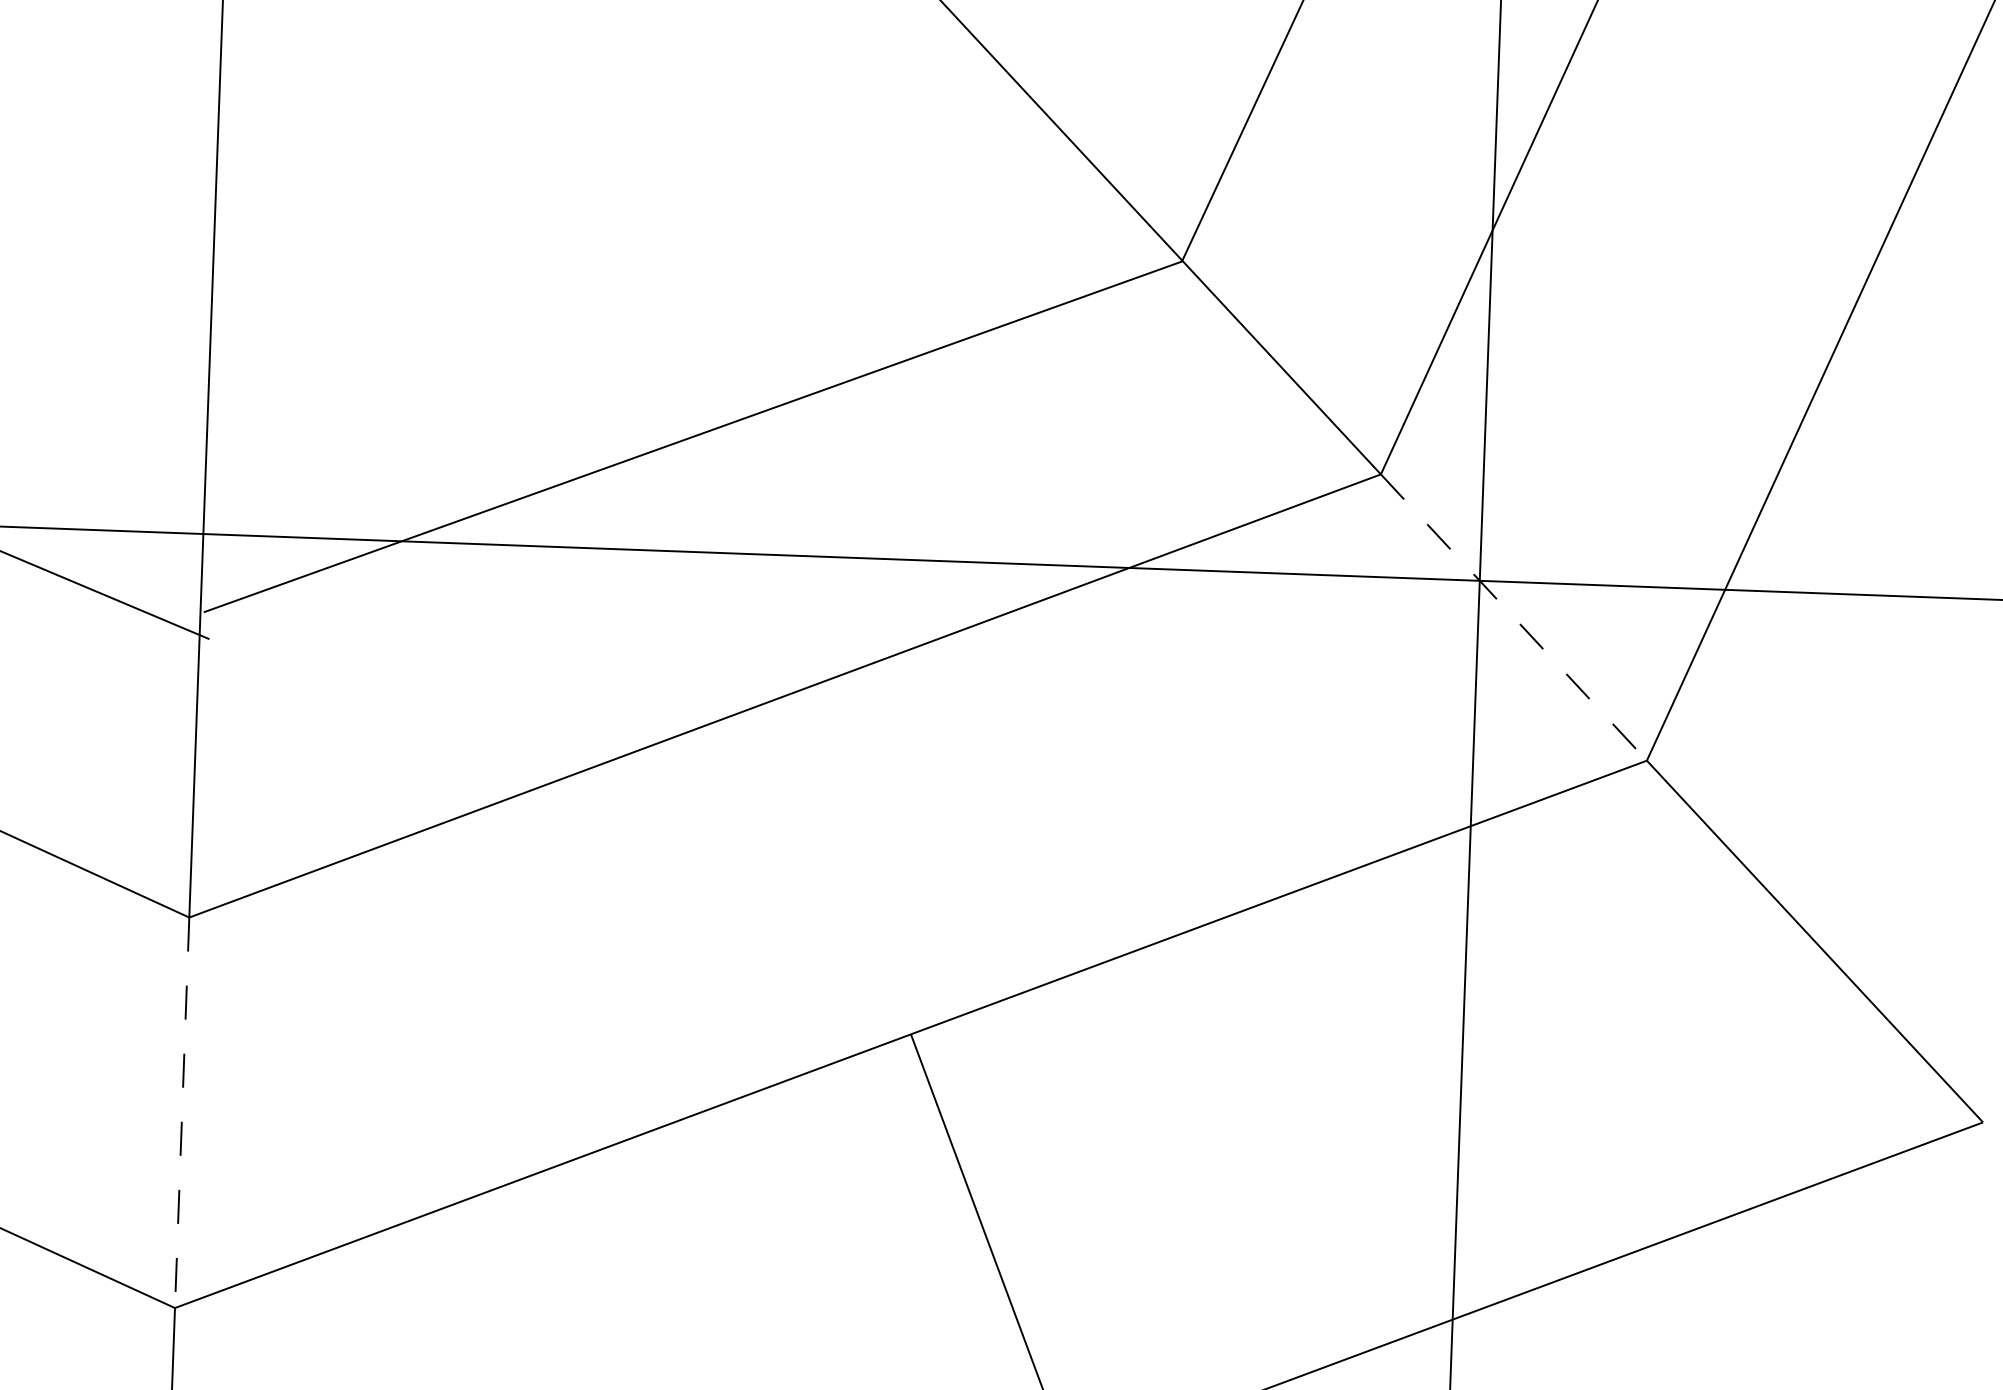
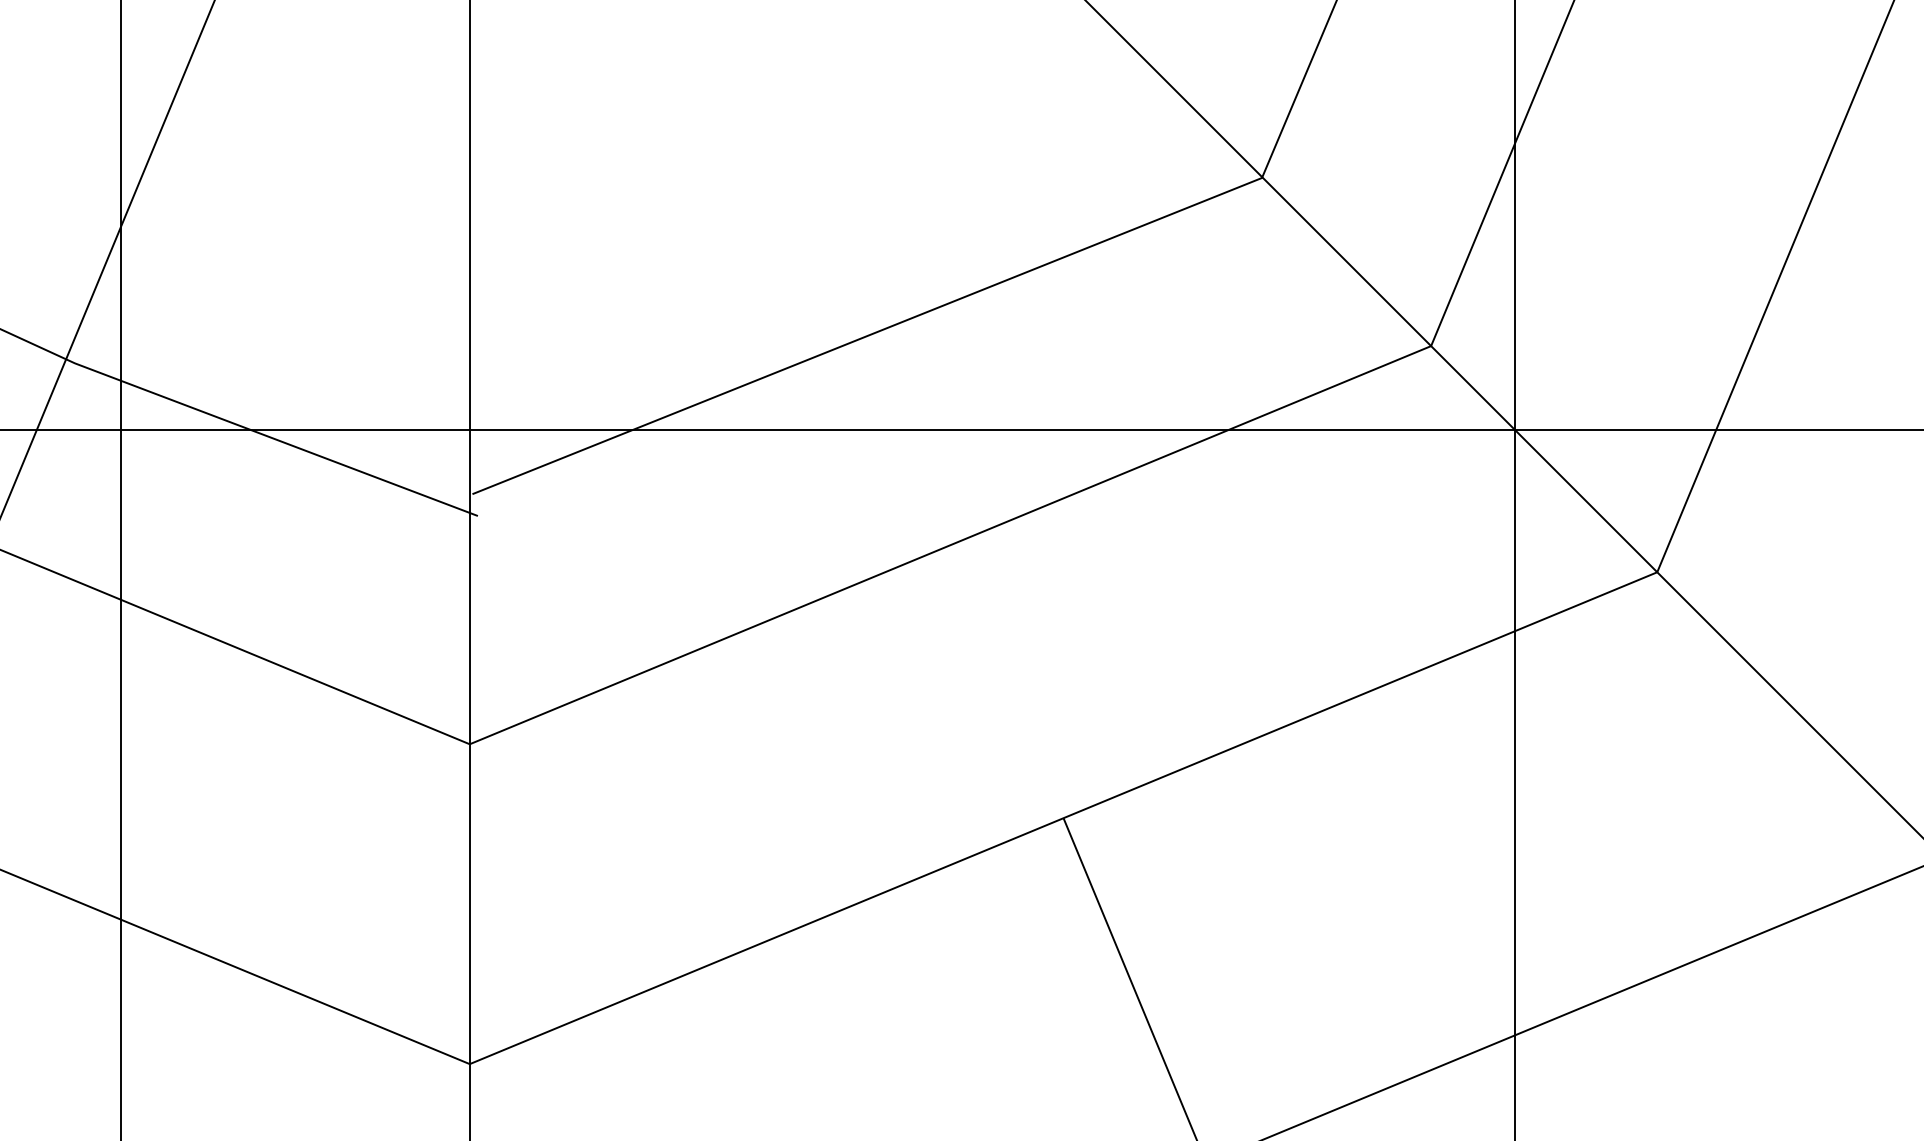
line: (1514, 617) -> (1544, 459), dashed -> solid
line: (181, 1113) -> (469, 904), dashed -> solid

